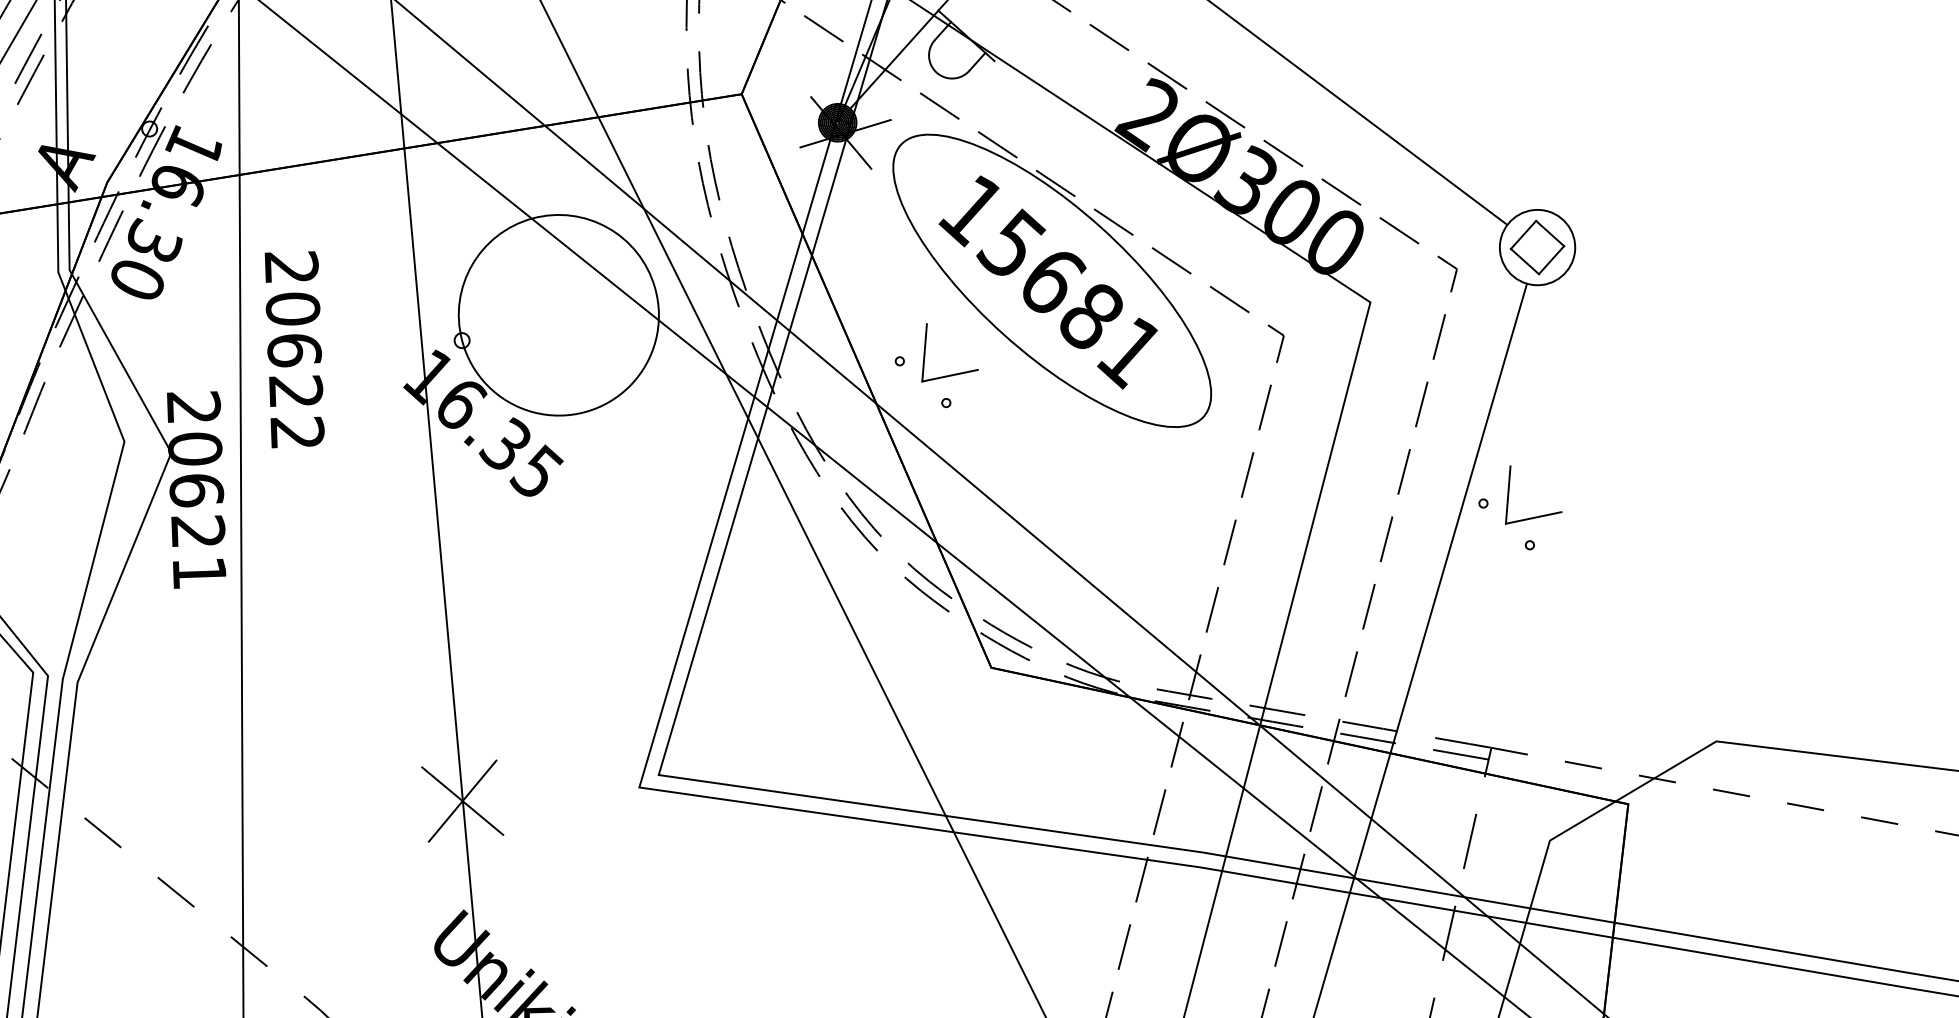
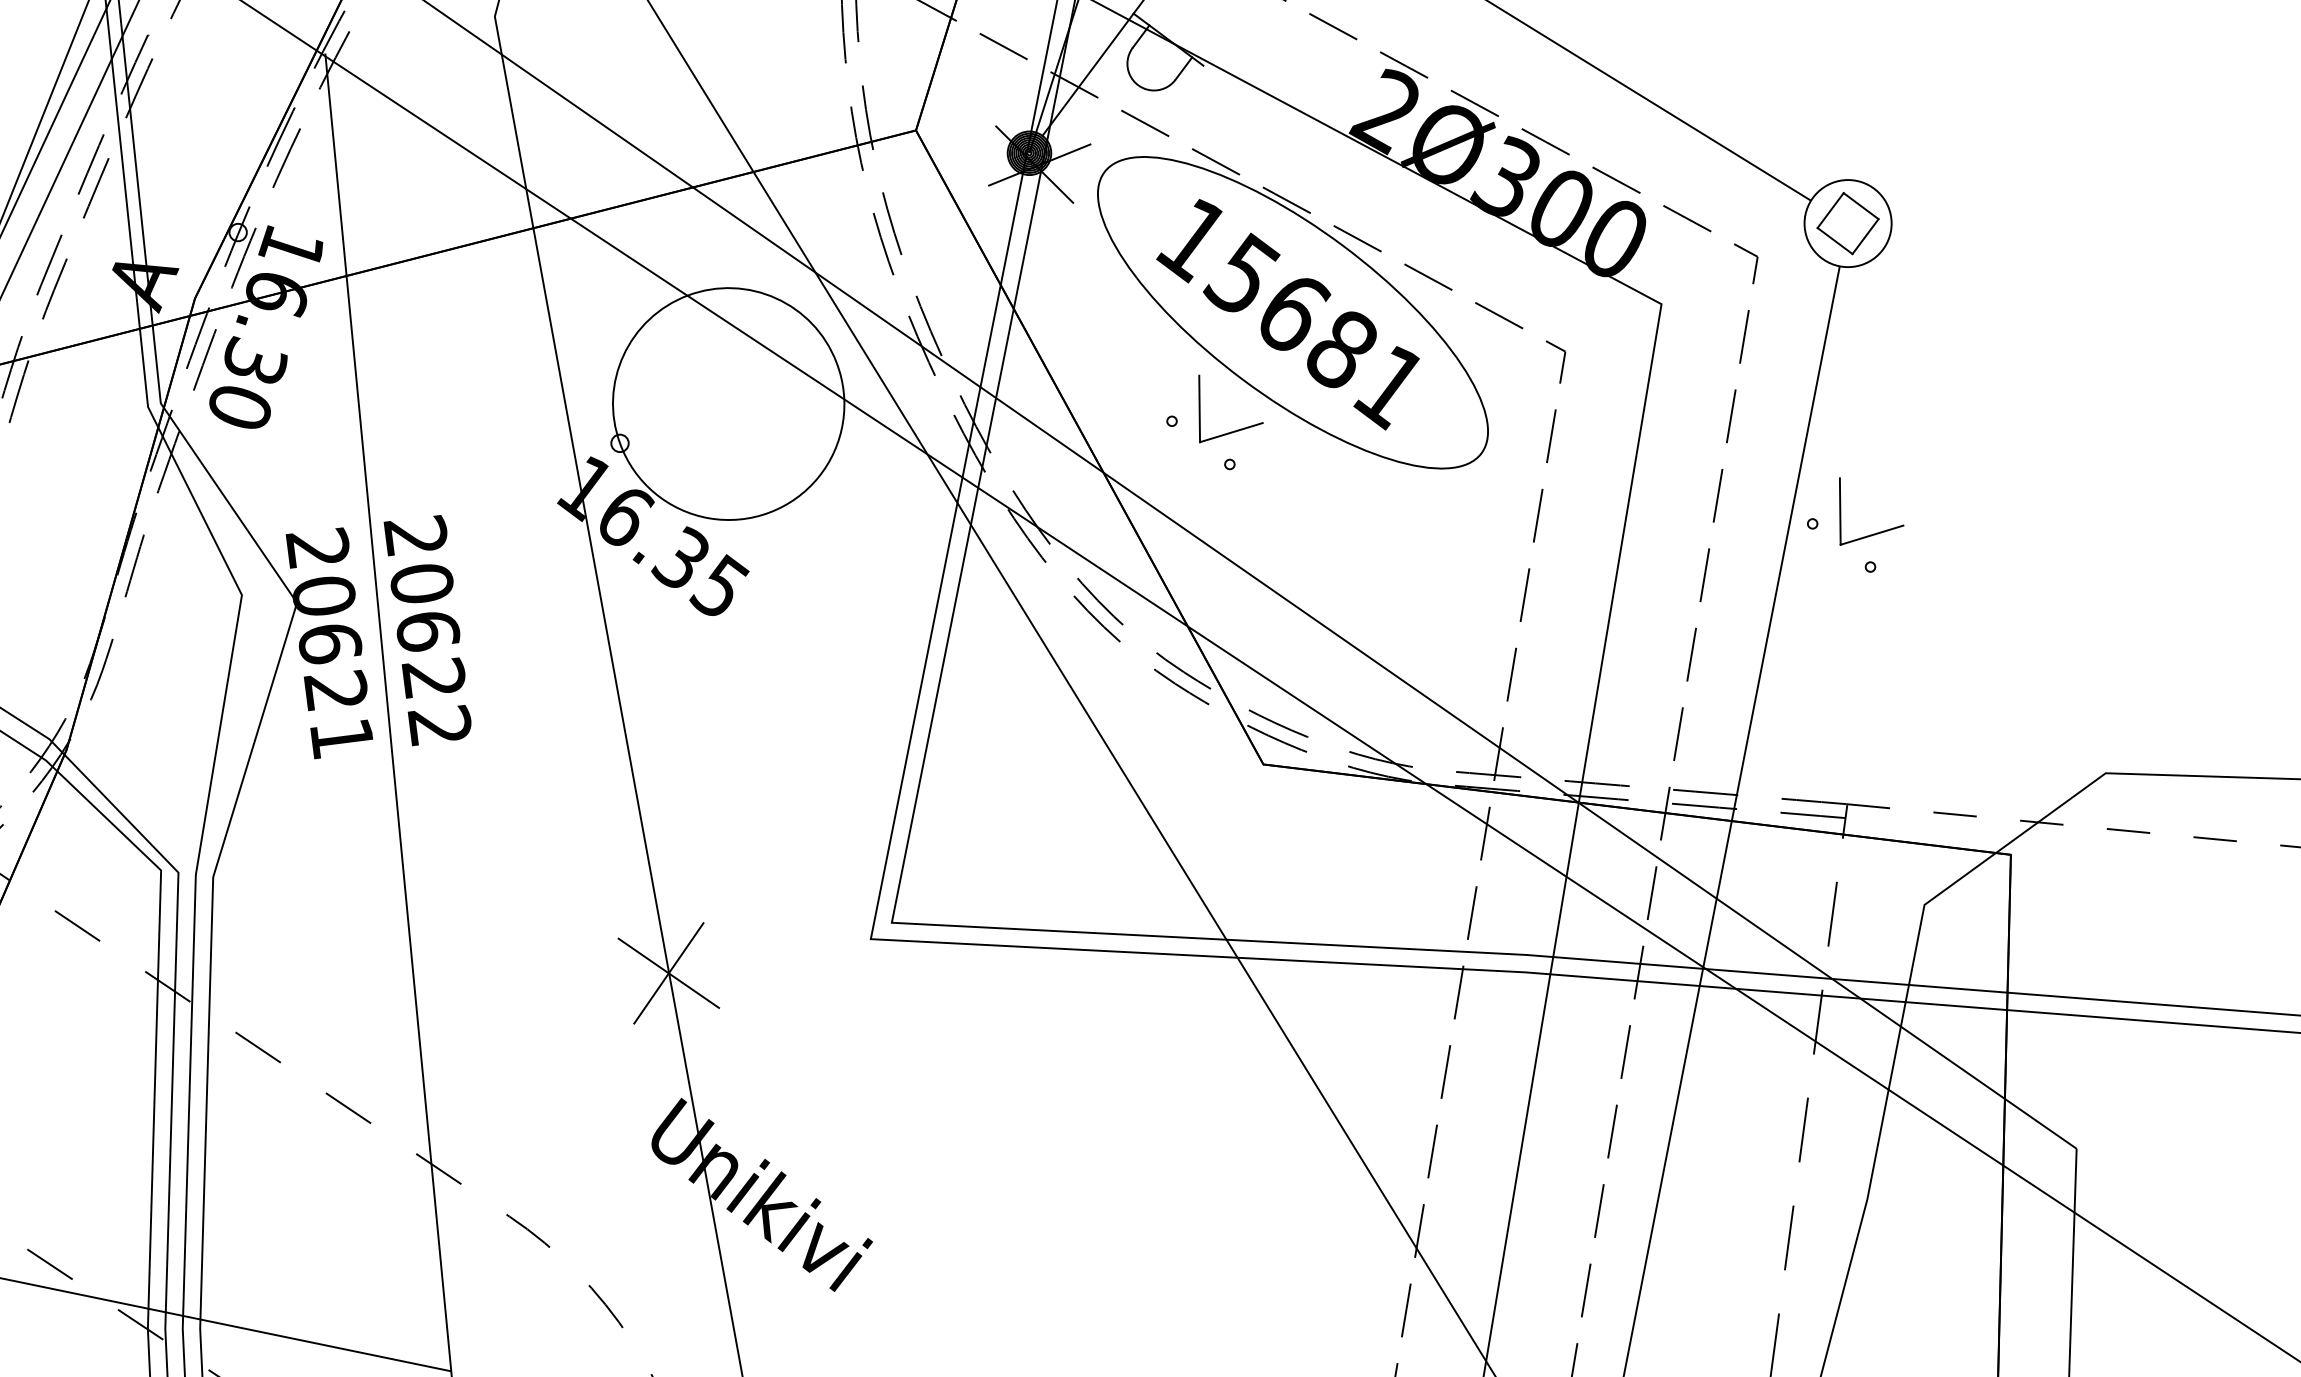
text: (294, 349) -> (427, 630), moved
part: (937, 377) -> (1217, 435), moved

